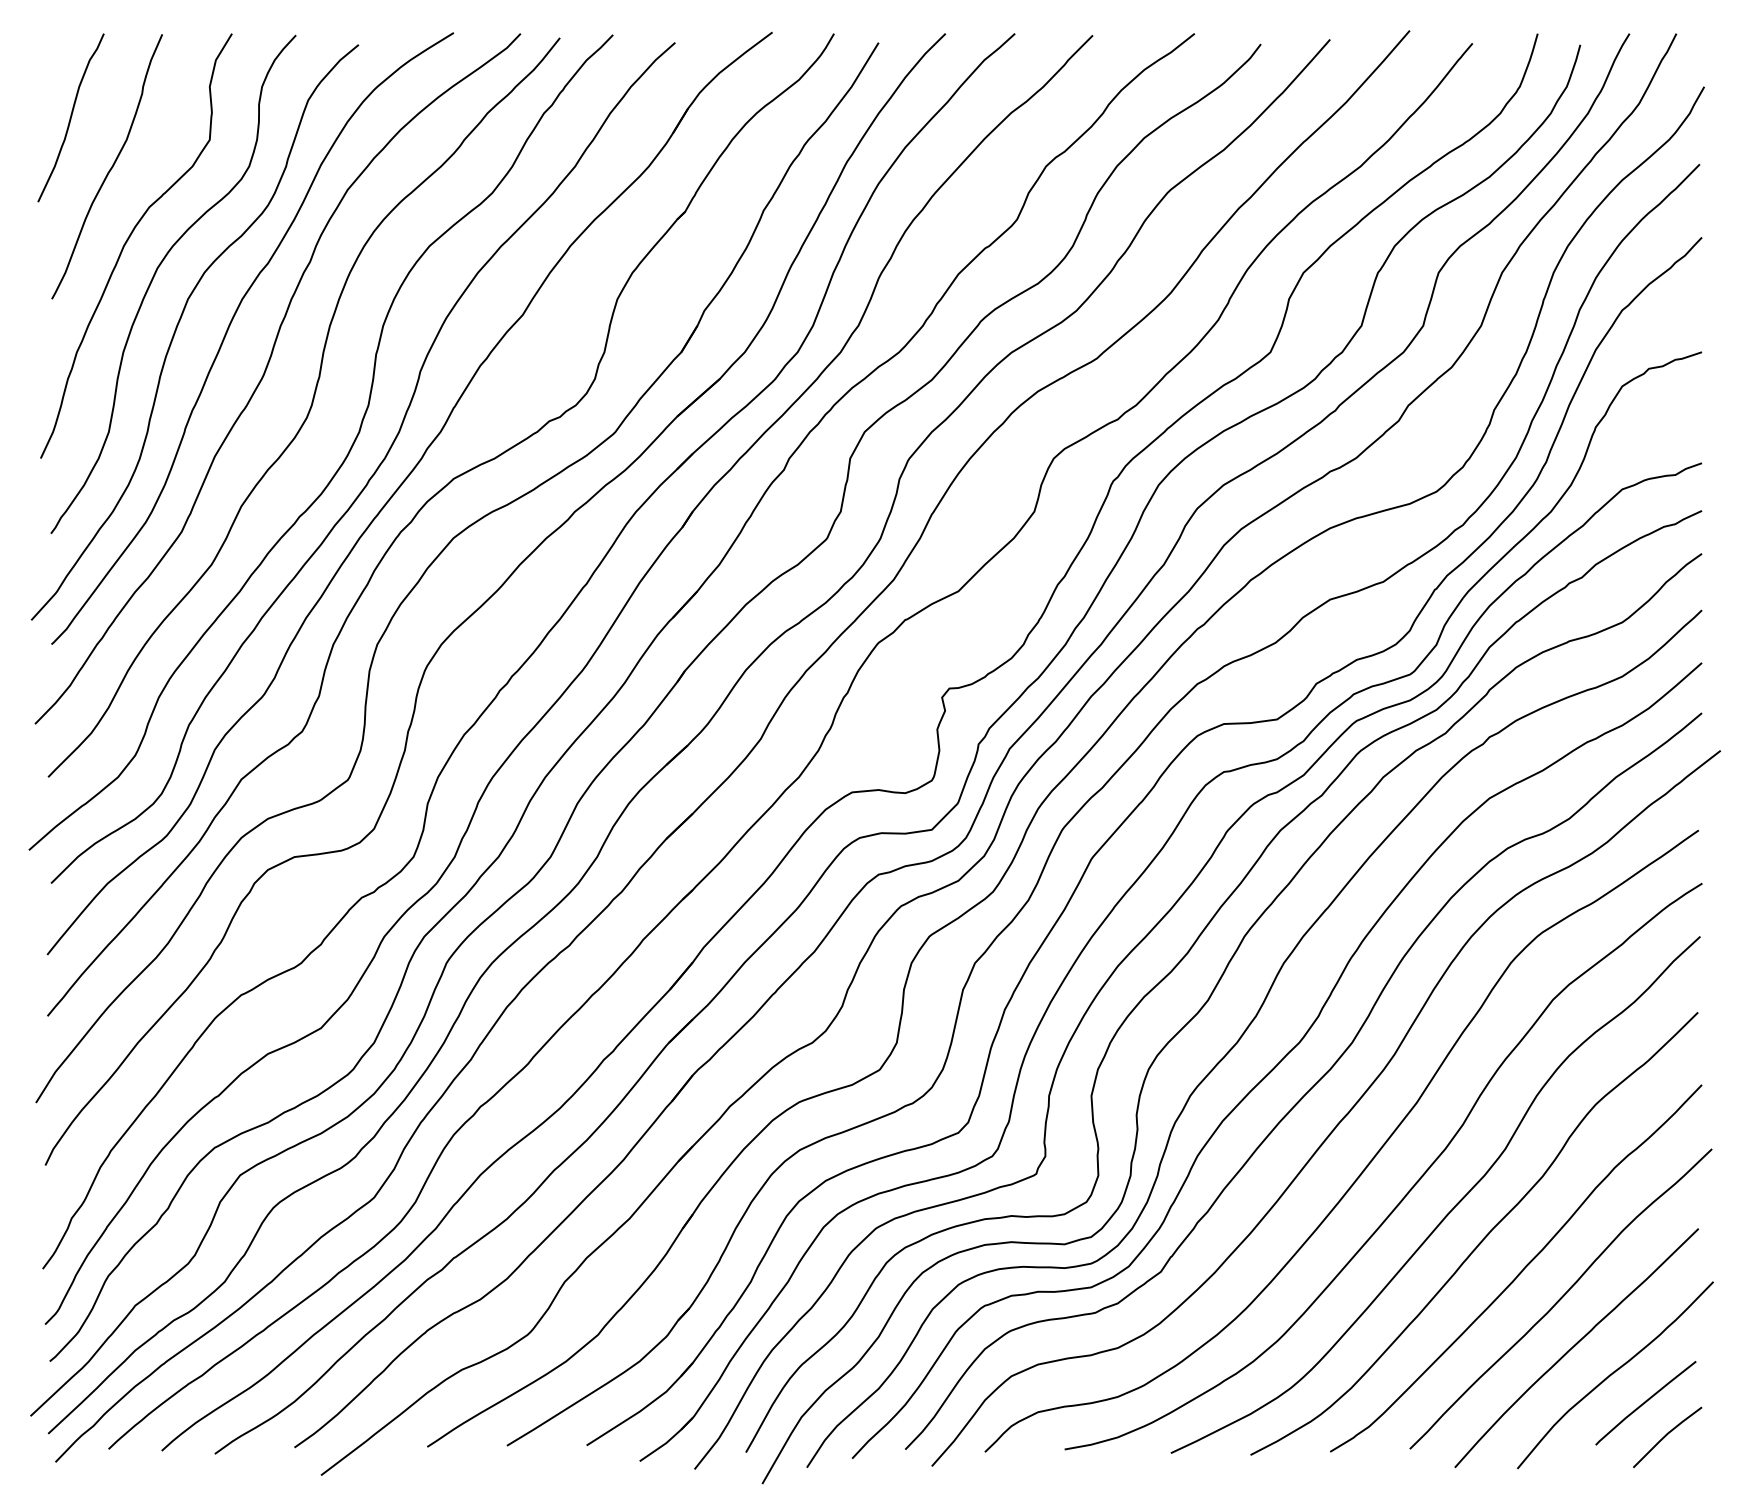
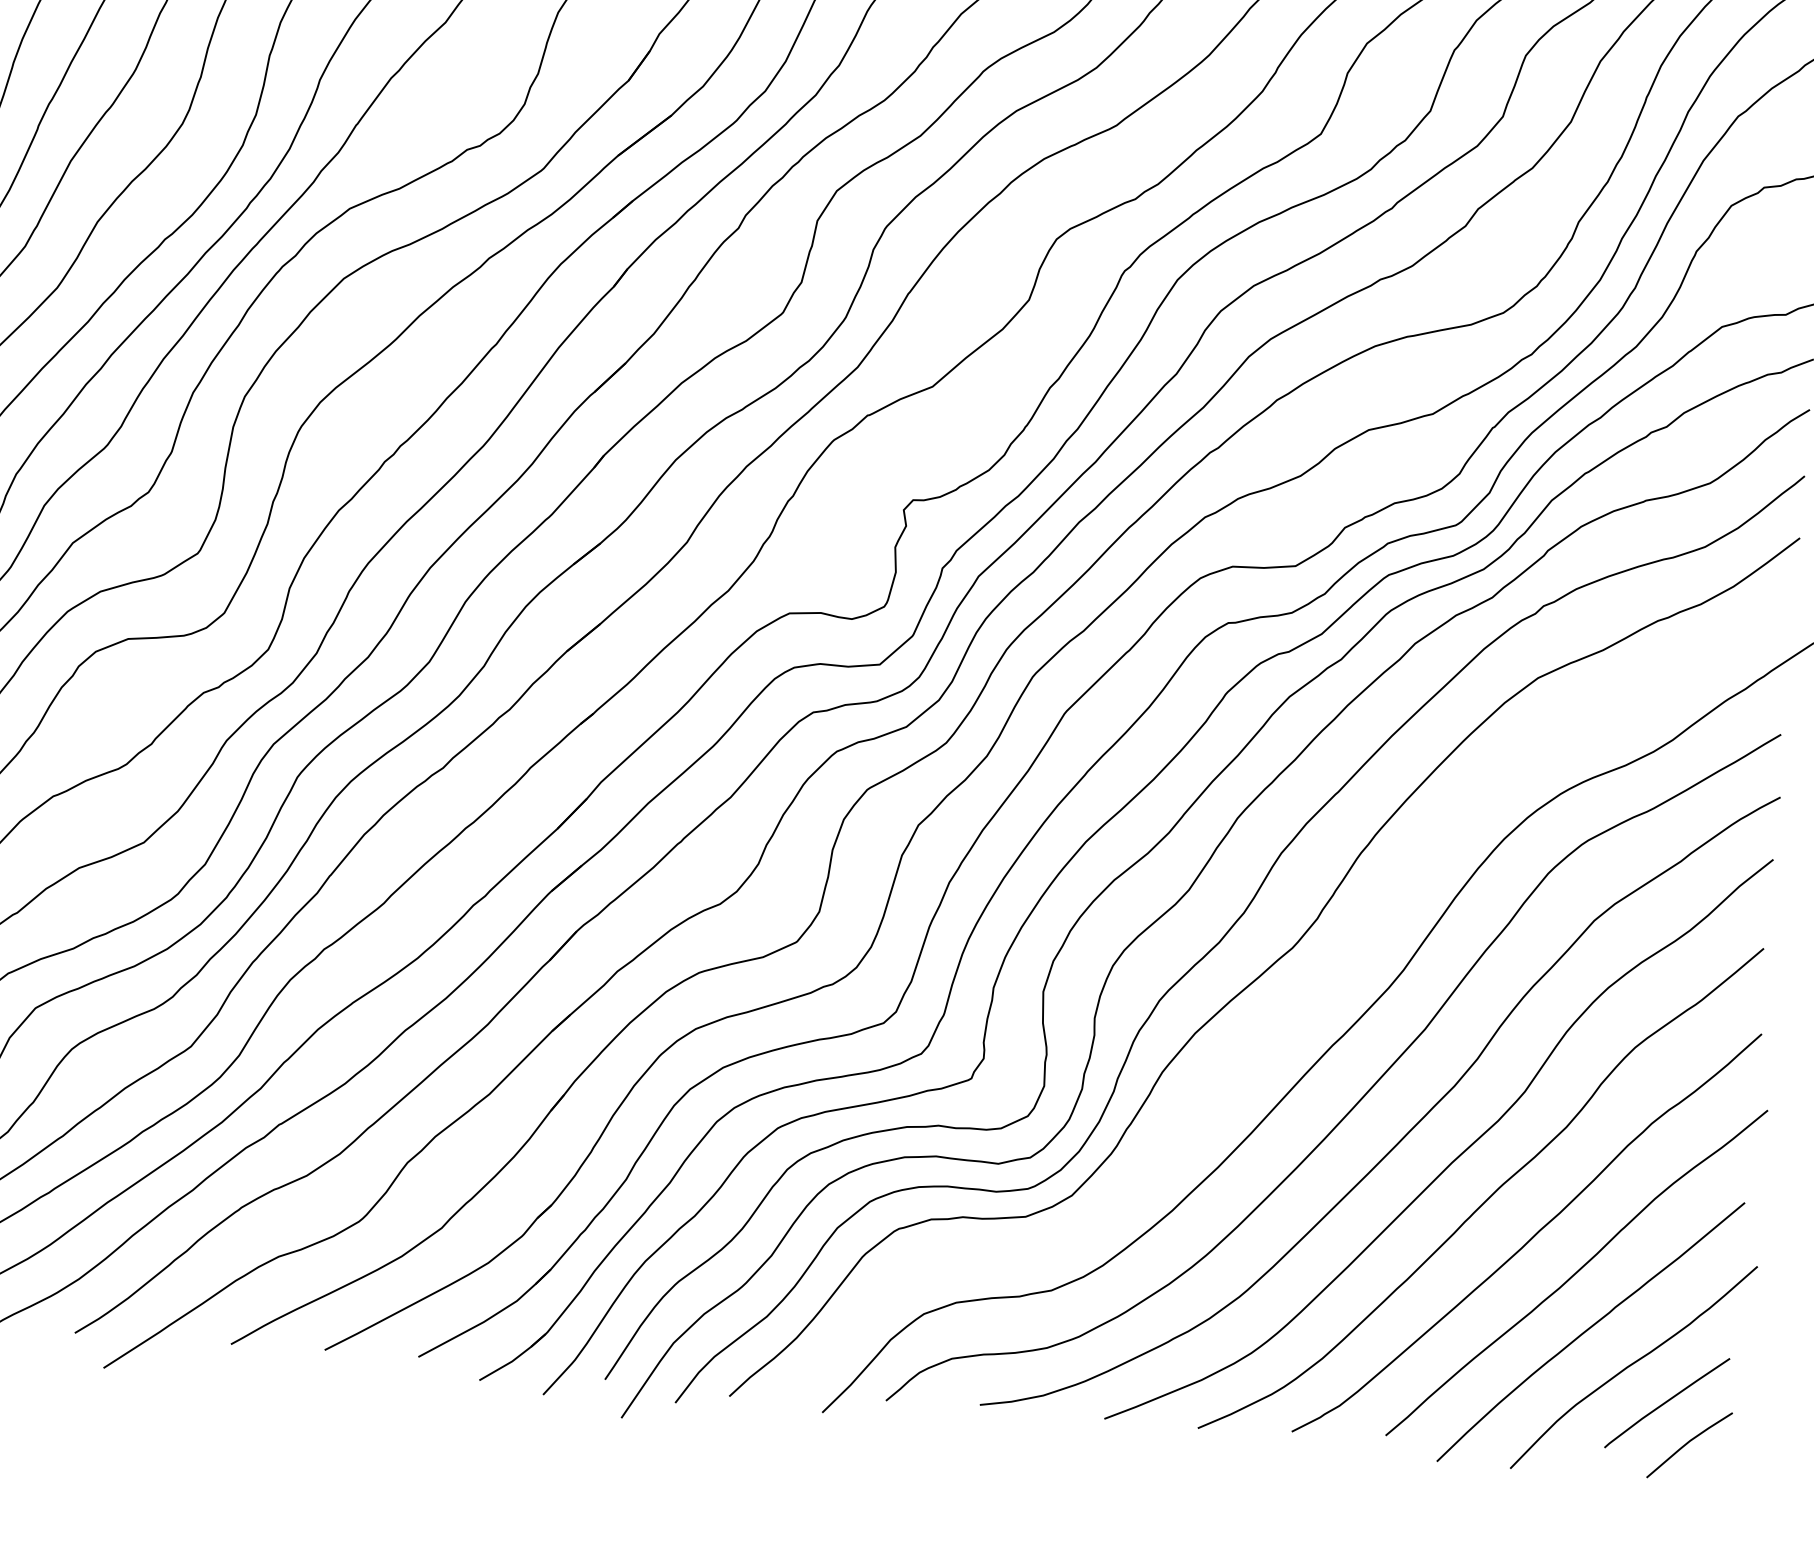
curve: (1311, 1087) -> (1302, 1001), removed

